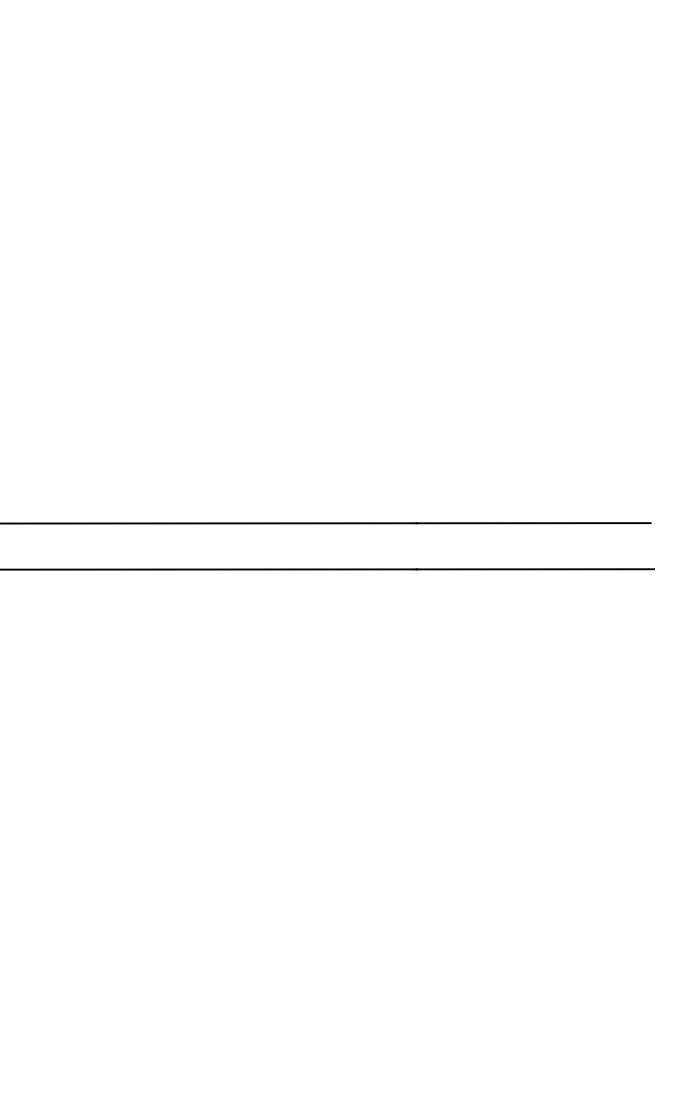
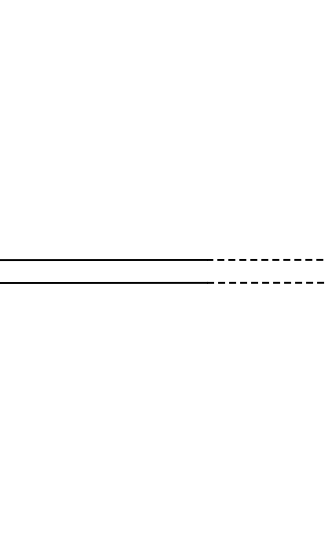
line: (532, 522) -> (264, 259), solid -> dashed
line: (536, 568) -> (266, 282), solid -> dashed

